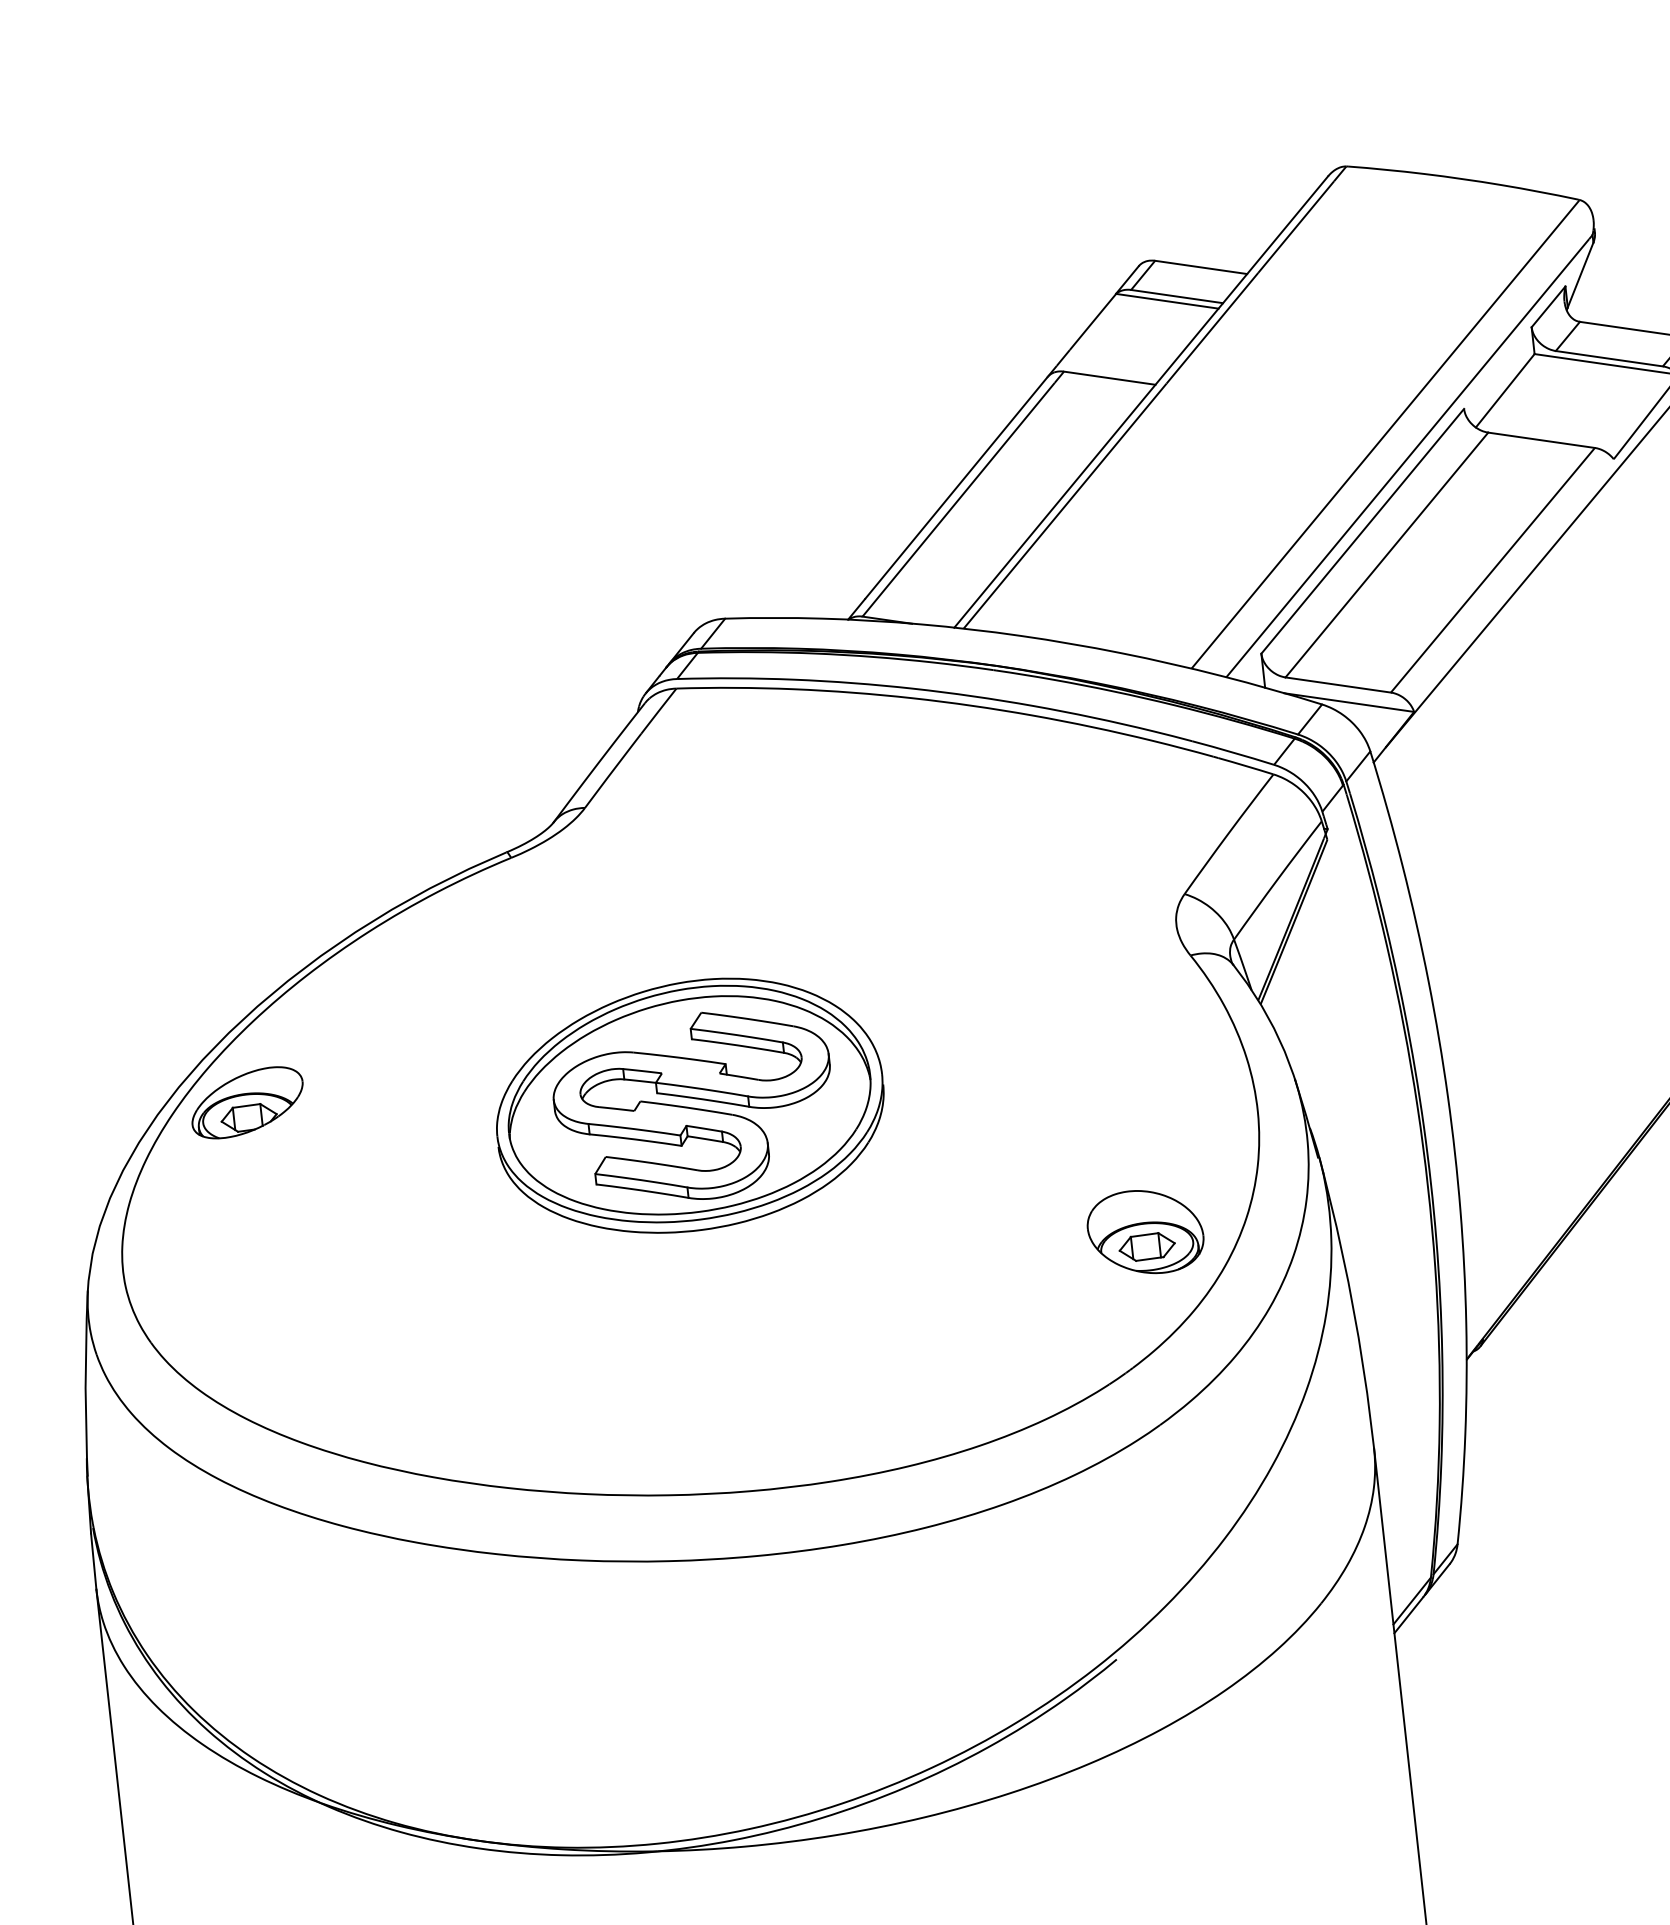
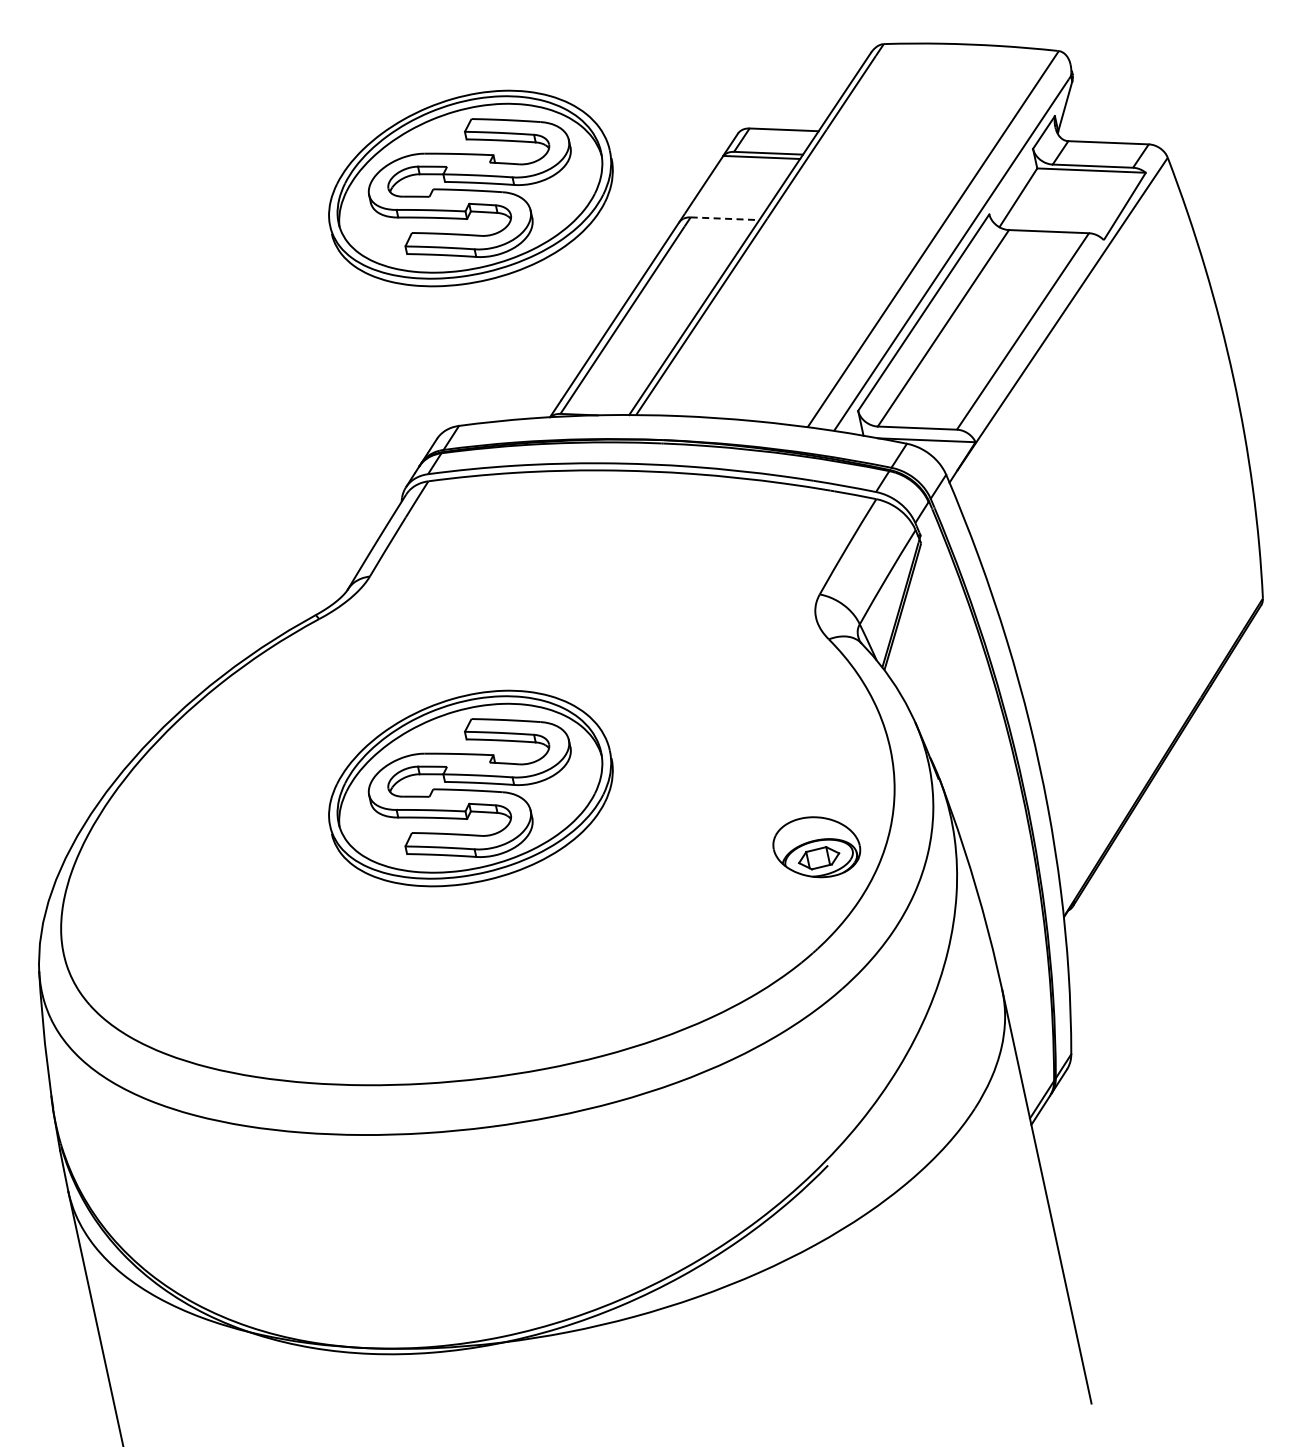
part: (773, 302) -> (470, 188), added
line: (1110, 377) -> (725, 218), solid -> dashed
part: (246, 1102) -> (142, 820), removed

